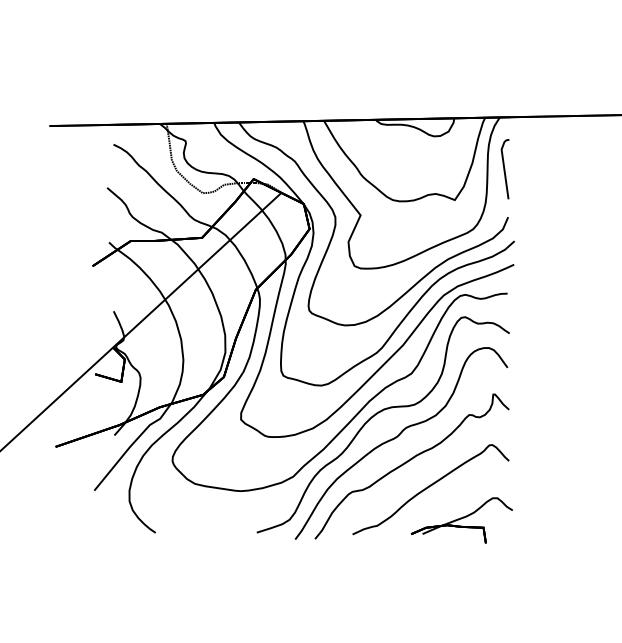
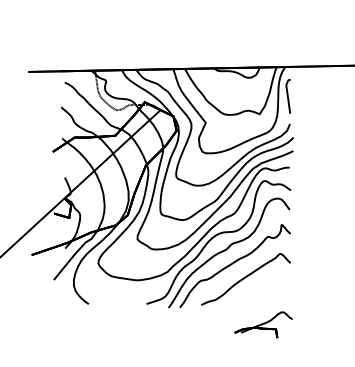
part: (461, 519) -> (263, 324), moved

